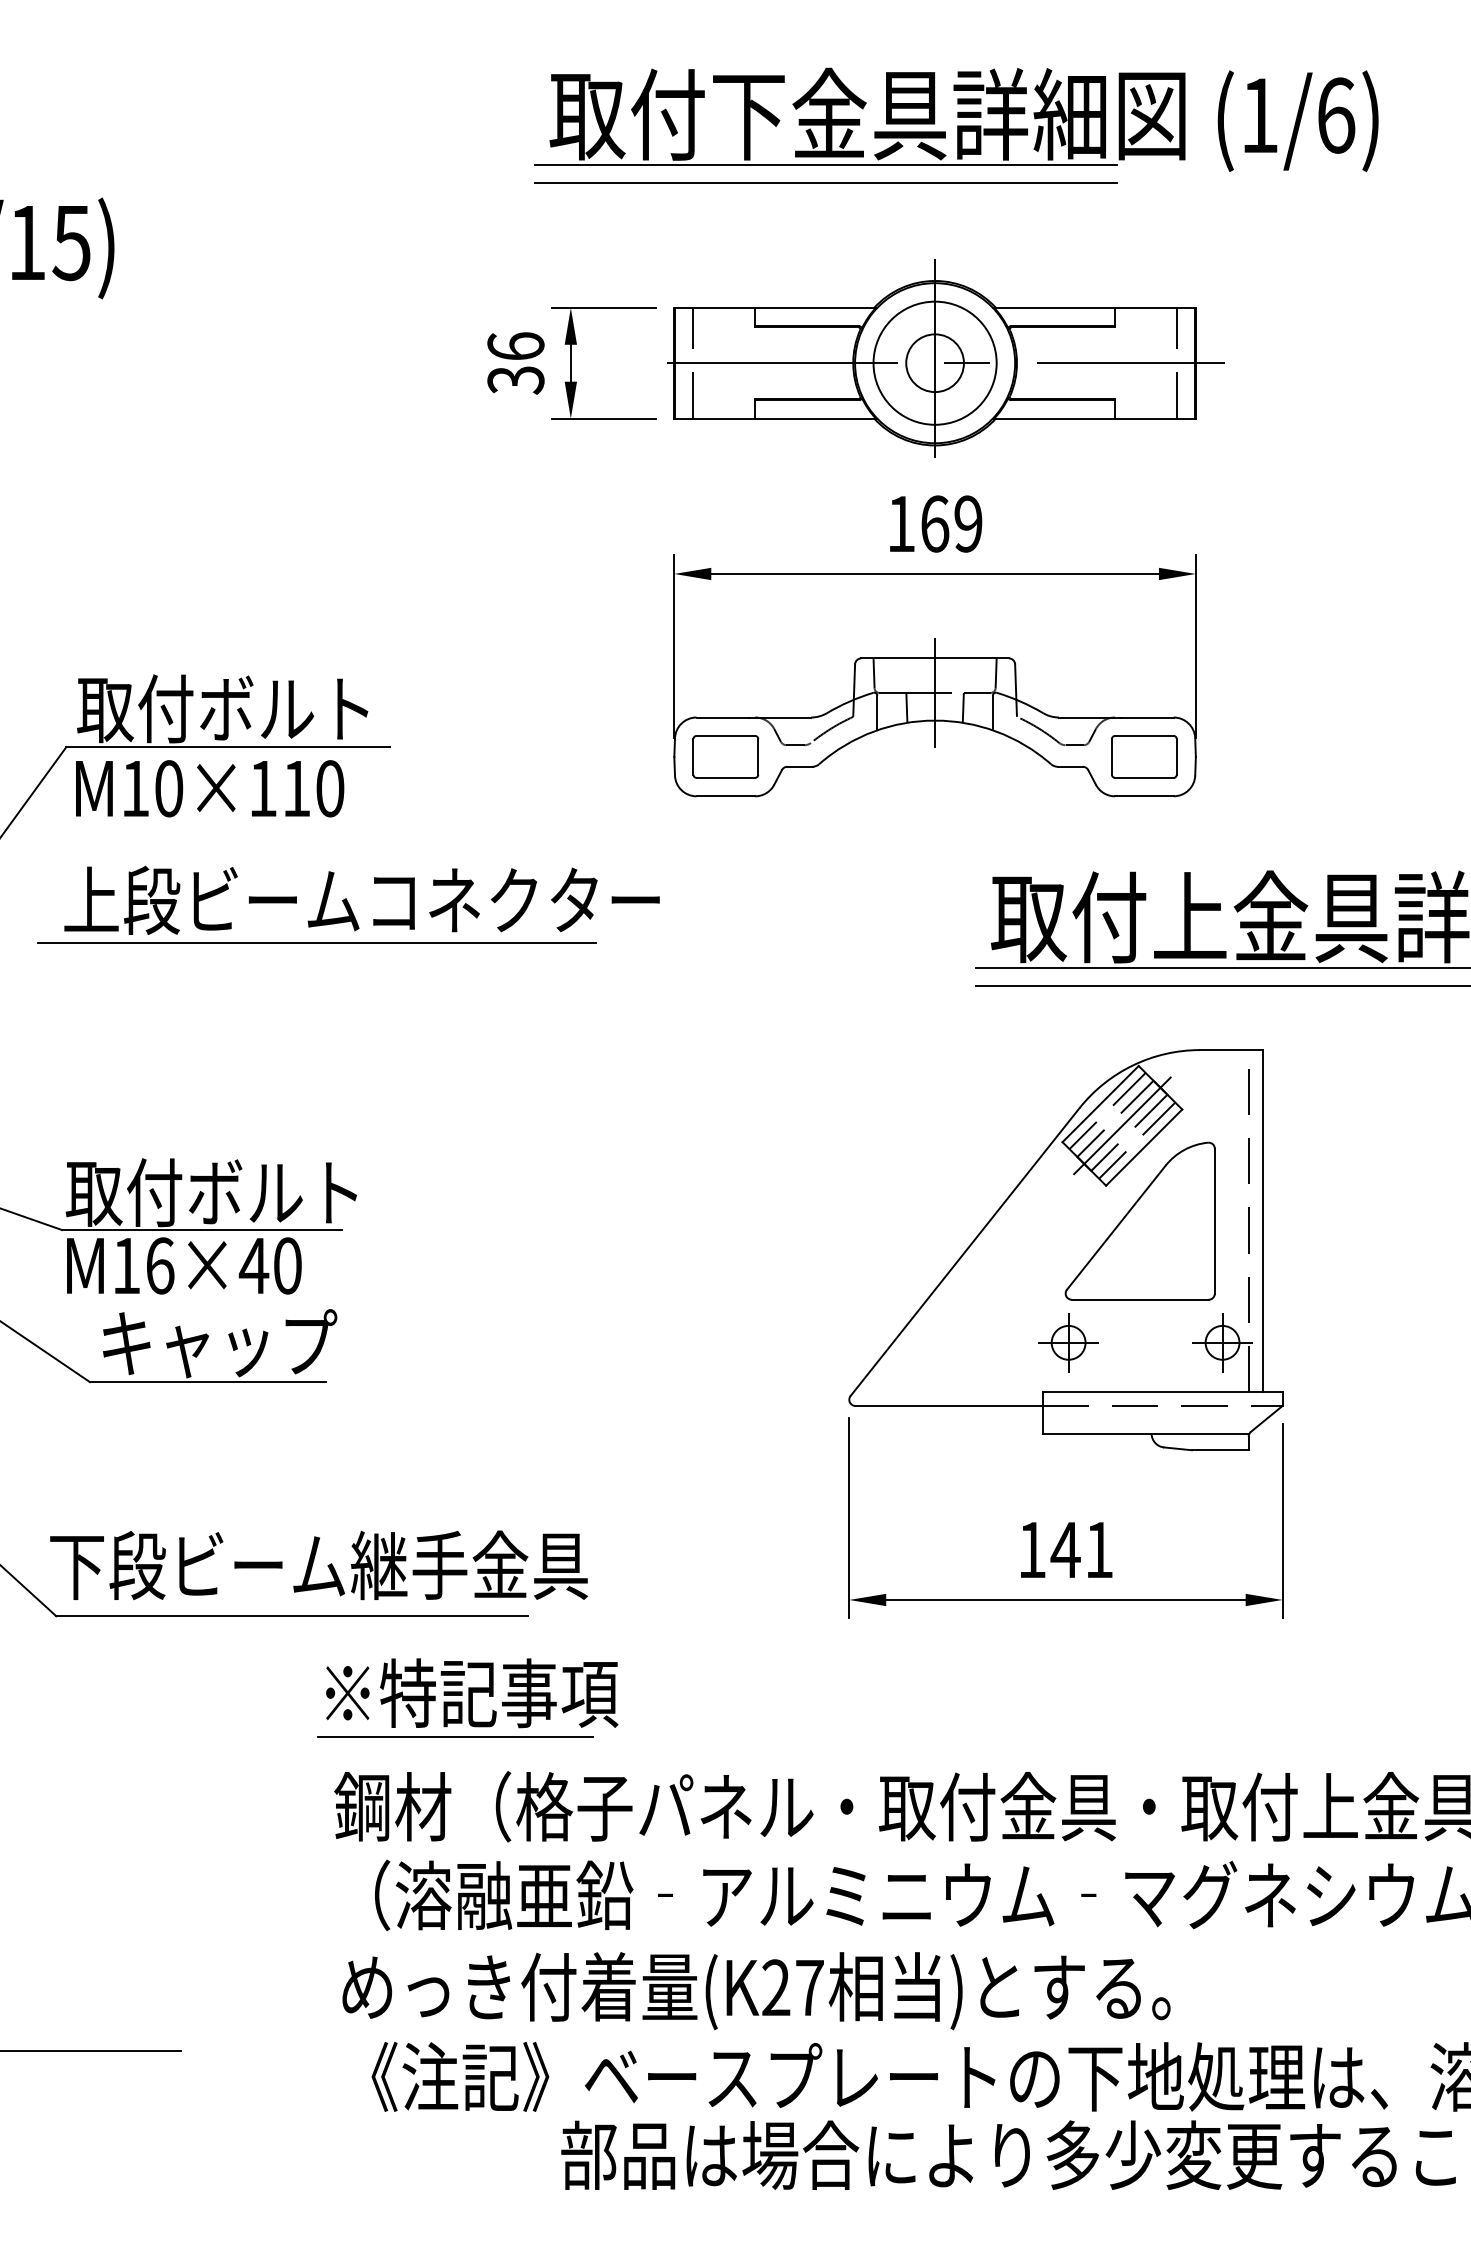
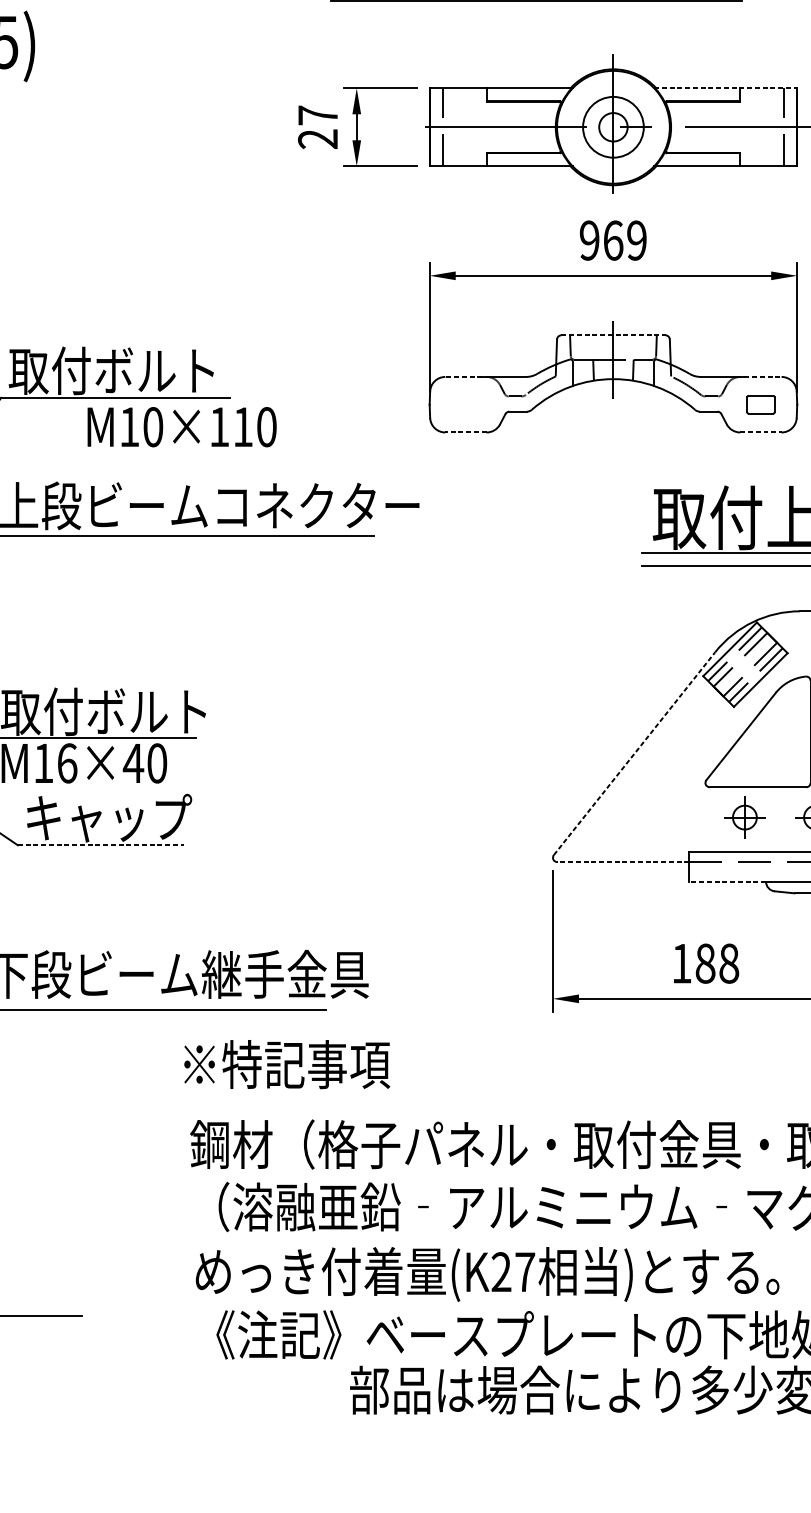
line: (1094, 307) -> (725, 88), solid -> dashed
circle: (934, 362) -> (613, 126), size x0.7
text: (515, 363) -> (317, 127), 36 -> 27
circle: (934, 363) -> (613, 127), size x0.7
text: (901, 523) -> (589, 240), 169 -> 969
line: (935, 658) -> (613, 335), solid -> dashed
line: (722, 717) -> (463, 376), solid -> dashed
line: (1147, 717) -> (763, 376), solid -> dashed
part: (725, 756) -> (465, 404), removed
part: (1144, 756) -> (761, 404), size x0.6
text: (210, 788) -> (182, 426), moved
line: (725, 796) -> (465, 432), solid -> dashed
line: (1144, 796) -> (761, 432), solid -> dashed
line: (1122, 1125) -> (745, 664), removed
line: (965, 1252) -> (634, 753), solid -> dashed
part: (1068, 1342) -> (744, 817), moved
line: (207, 1382) -> (100, 845), solid -> dashed
line: (949, 1405) -> (623, 861), solid -> dashed
line: (1096, 1433) -> (727, 881), solid -> dashed
text: (1081, 1549) -> (716, 963), 141 -> 188
line: (454, 1737) -> (274, 1095), removed

